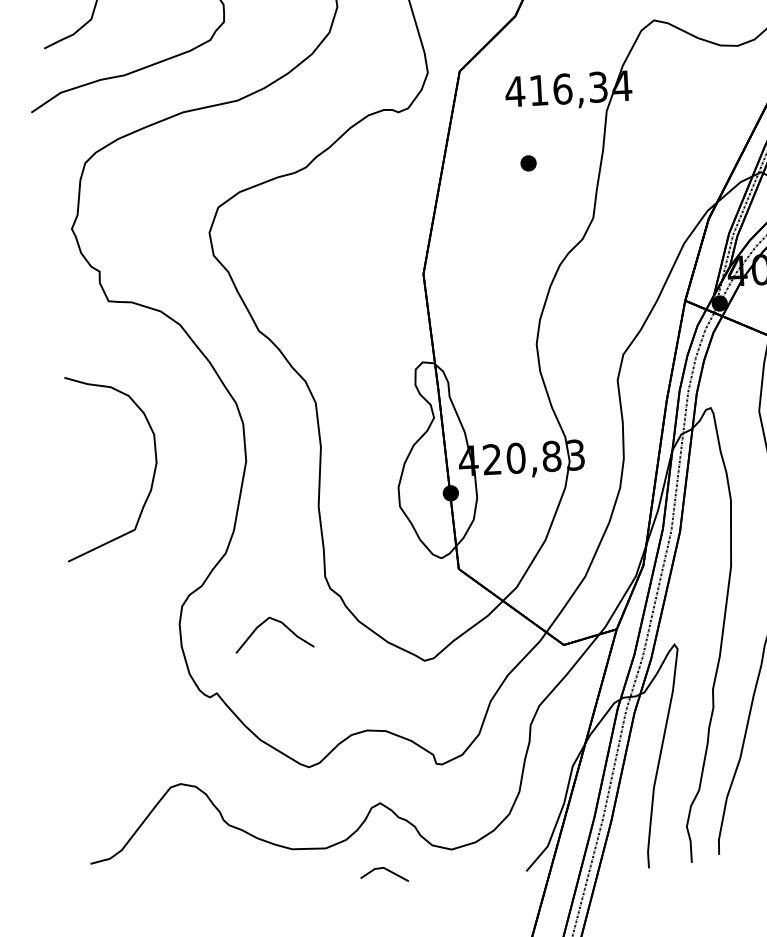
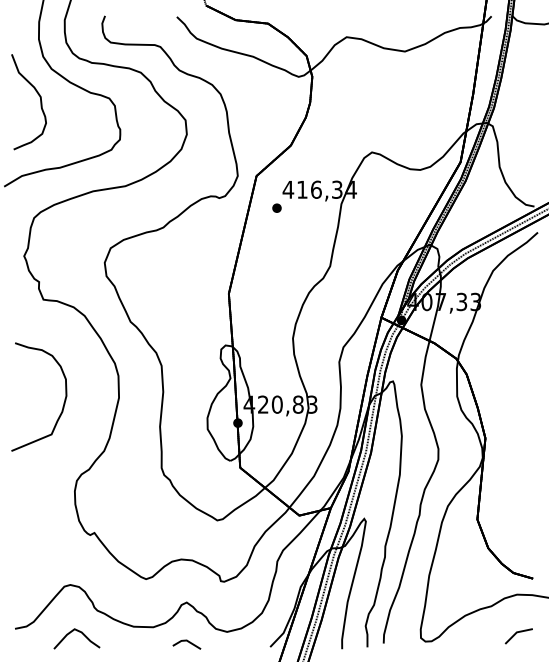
part: (527, 162) -> (276, 207), moved
curve: (277, 622) -> (79, 632), moved

